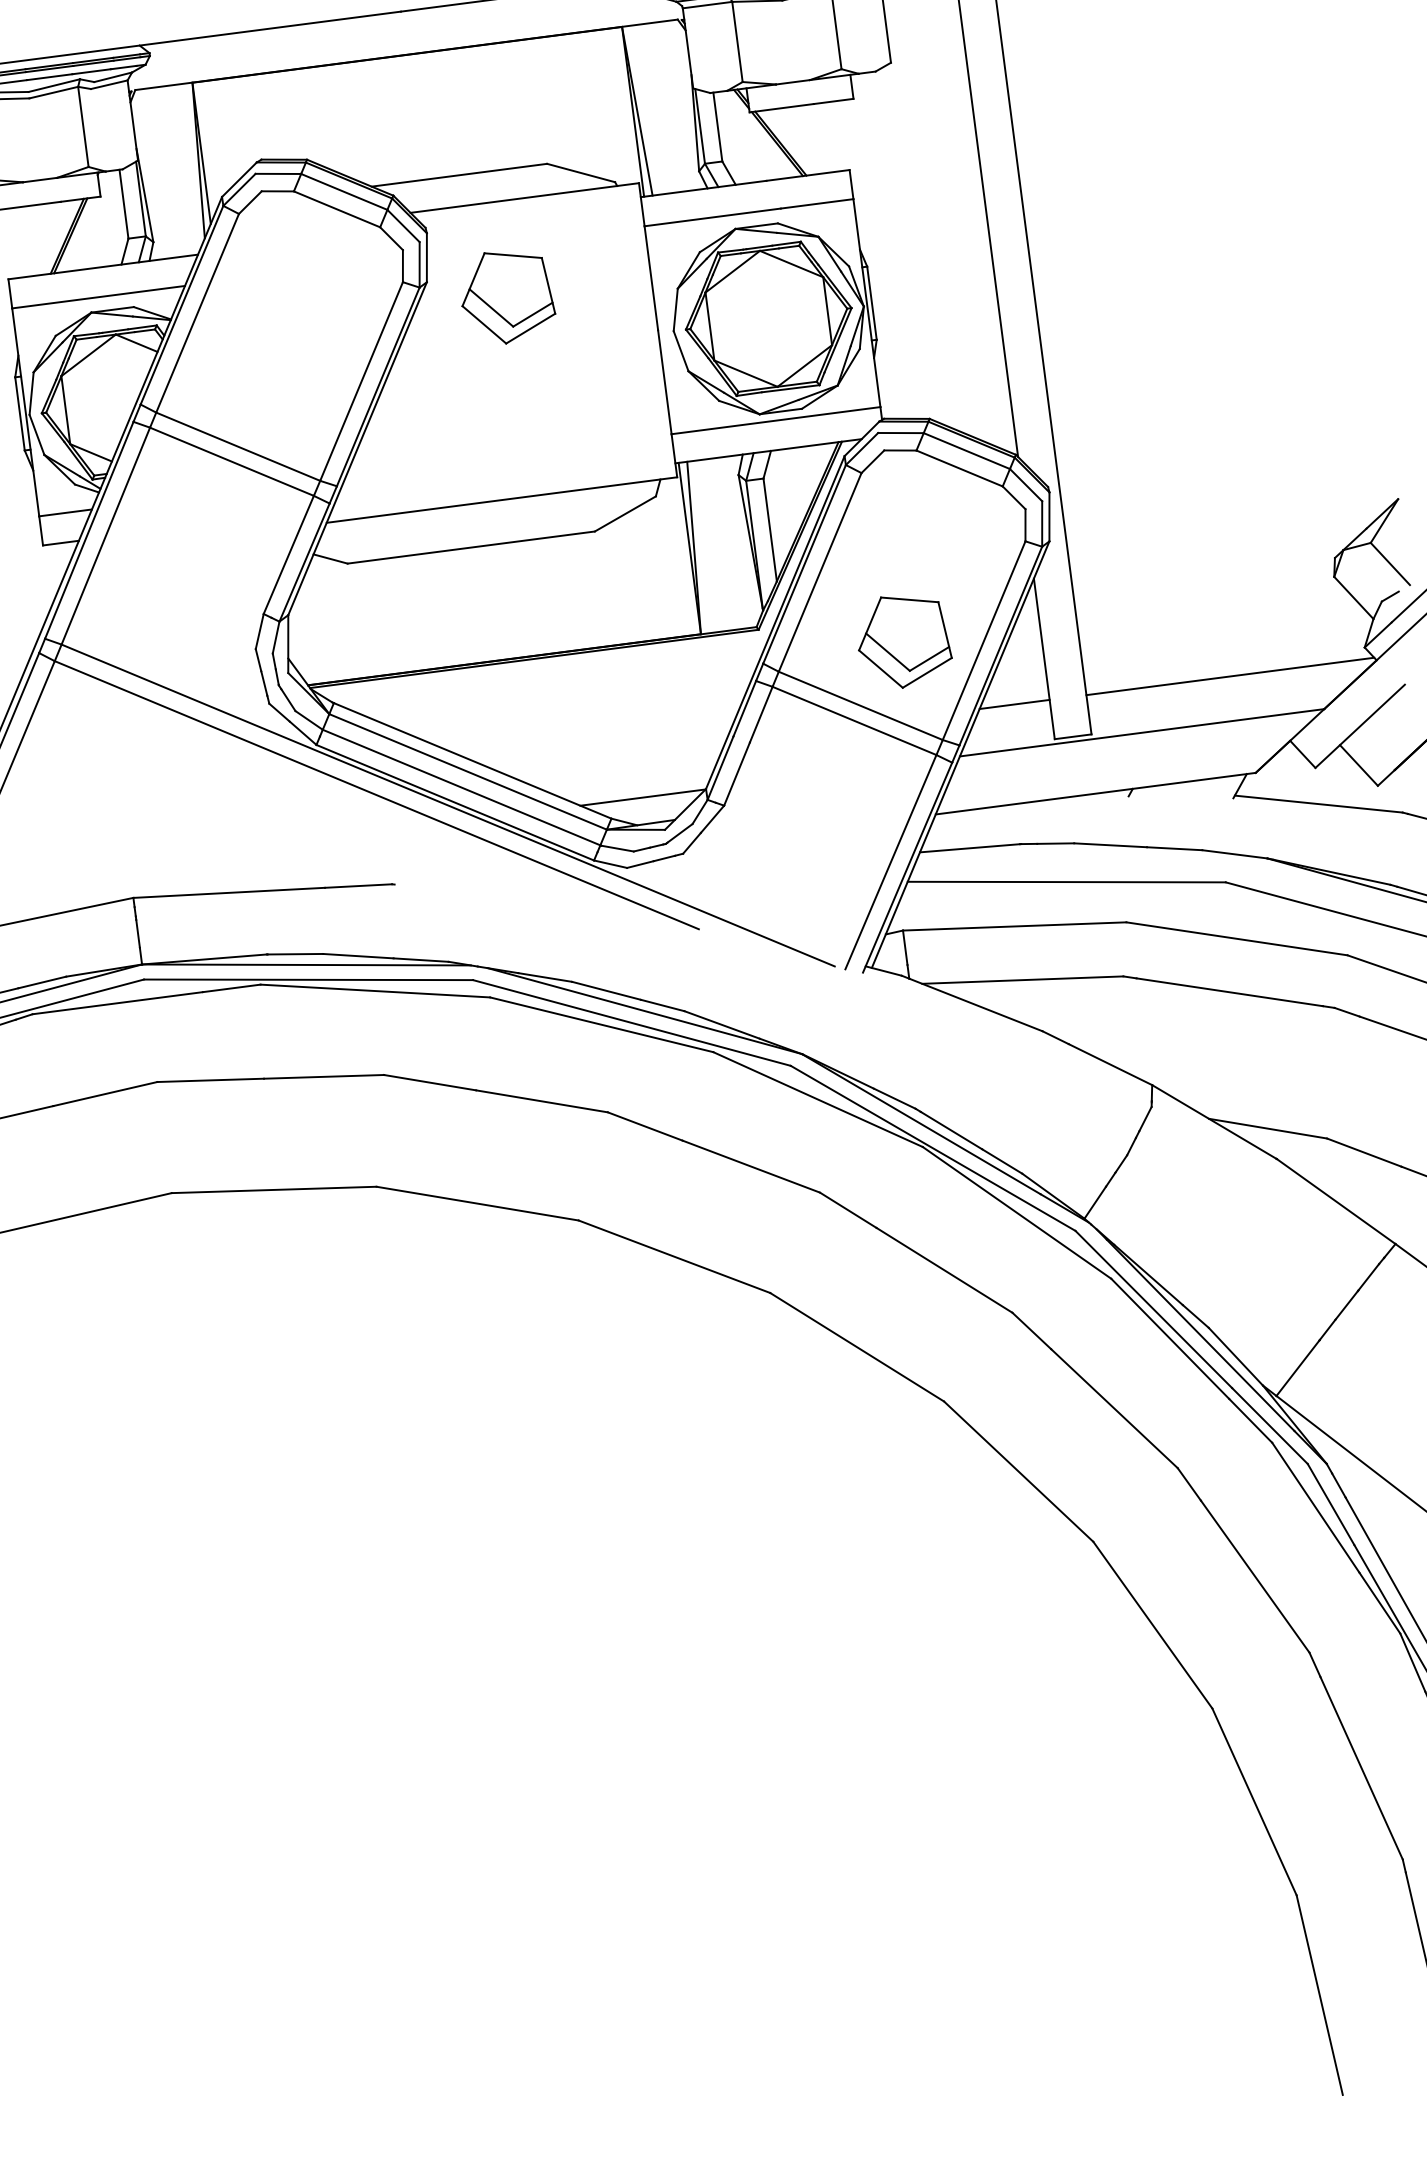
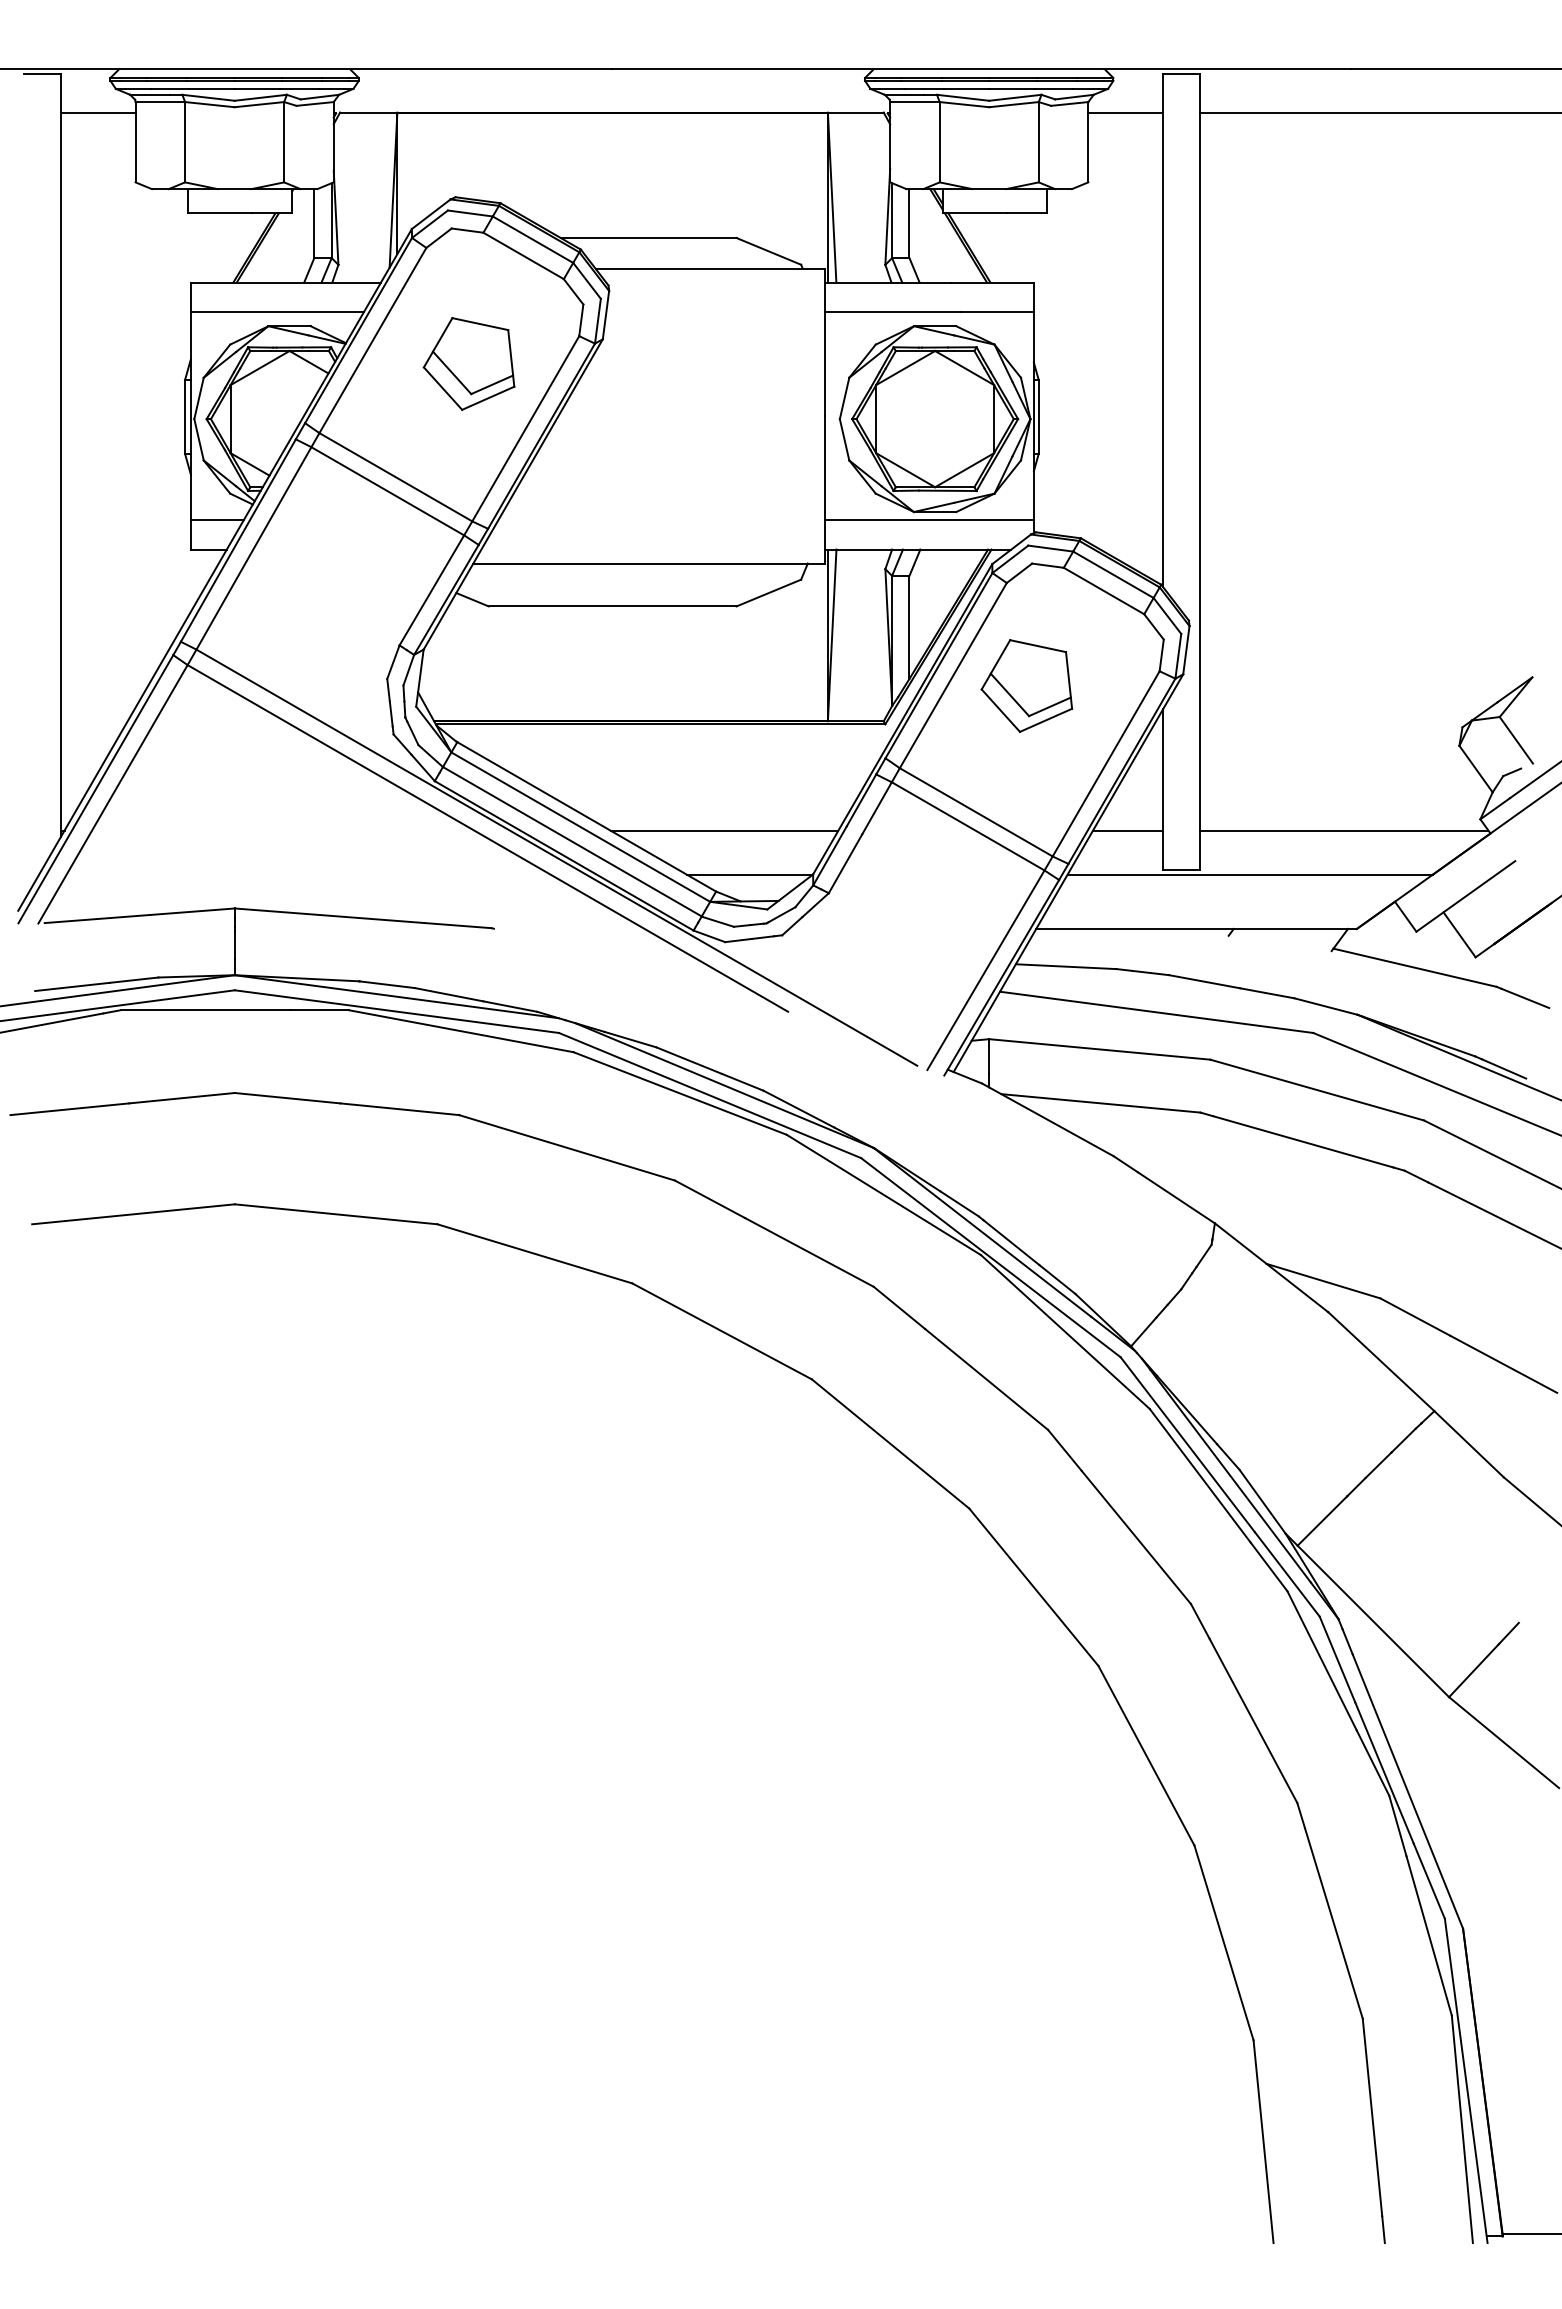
part: (506, 296) -> (468, 363), moved
part: (903, 640) -> (1026, 685), moved
line: (611, 756) -> (724, 830), added

